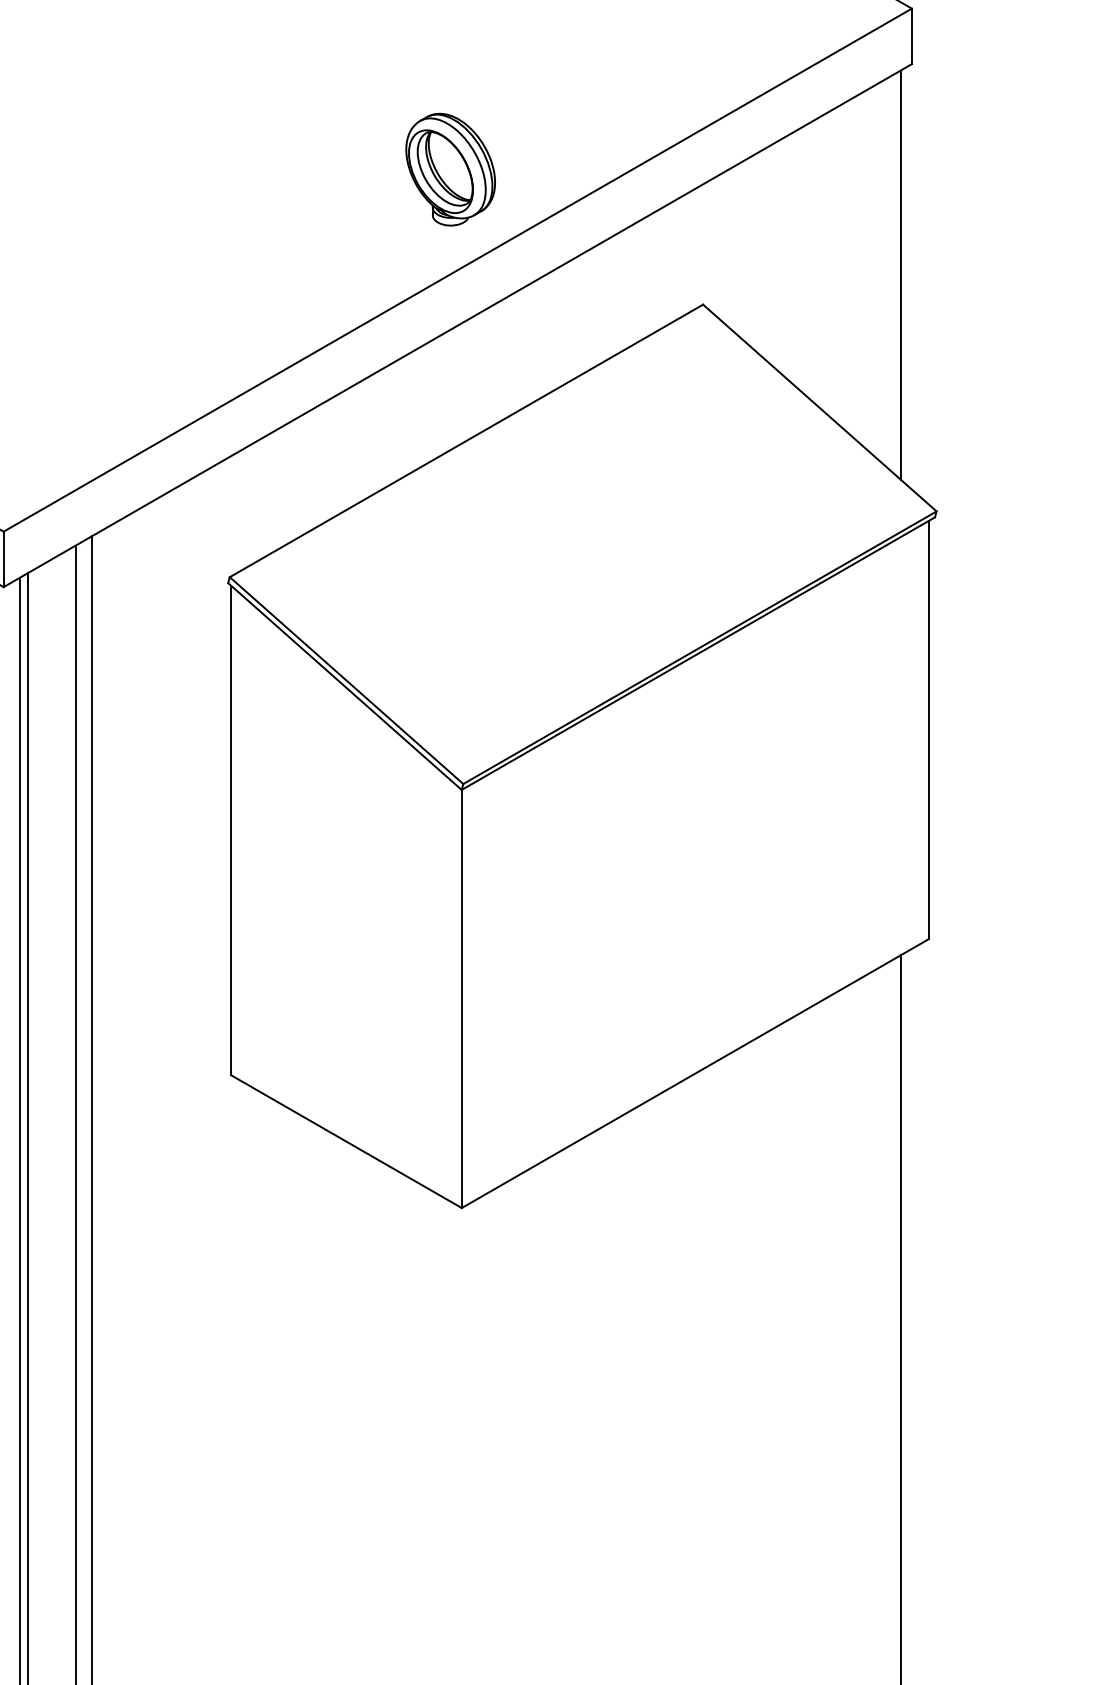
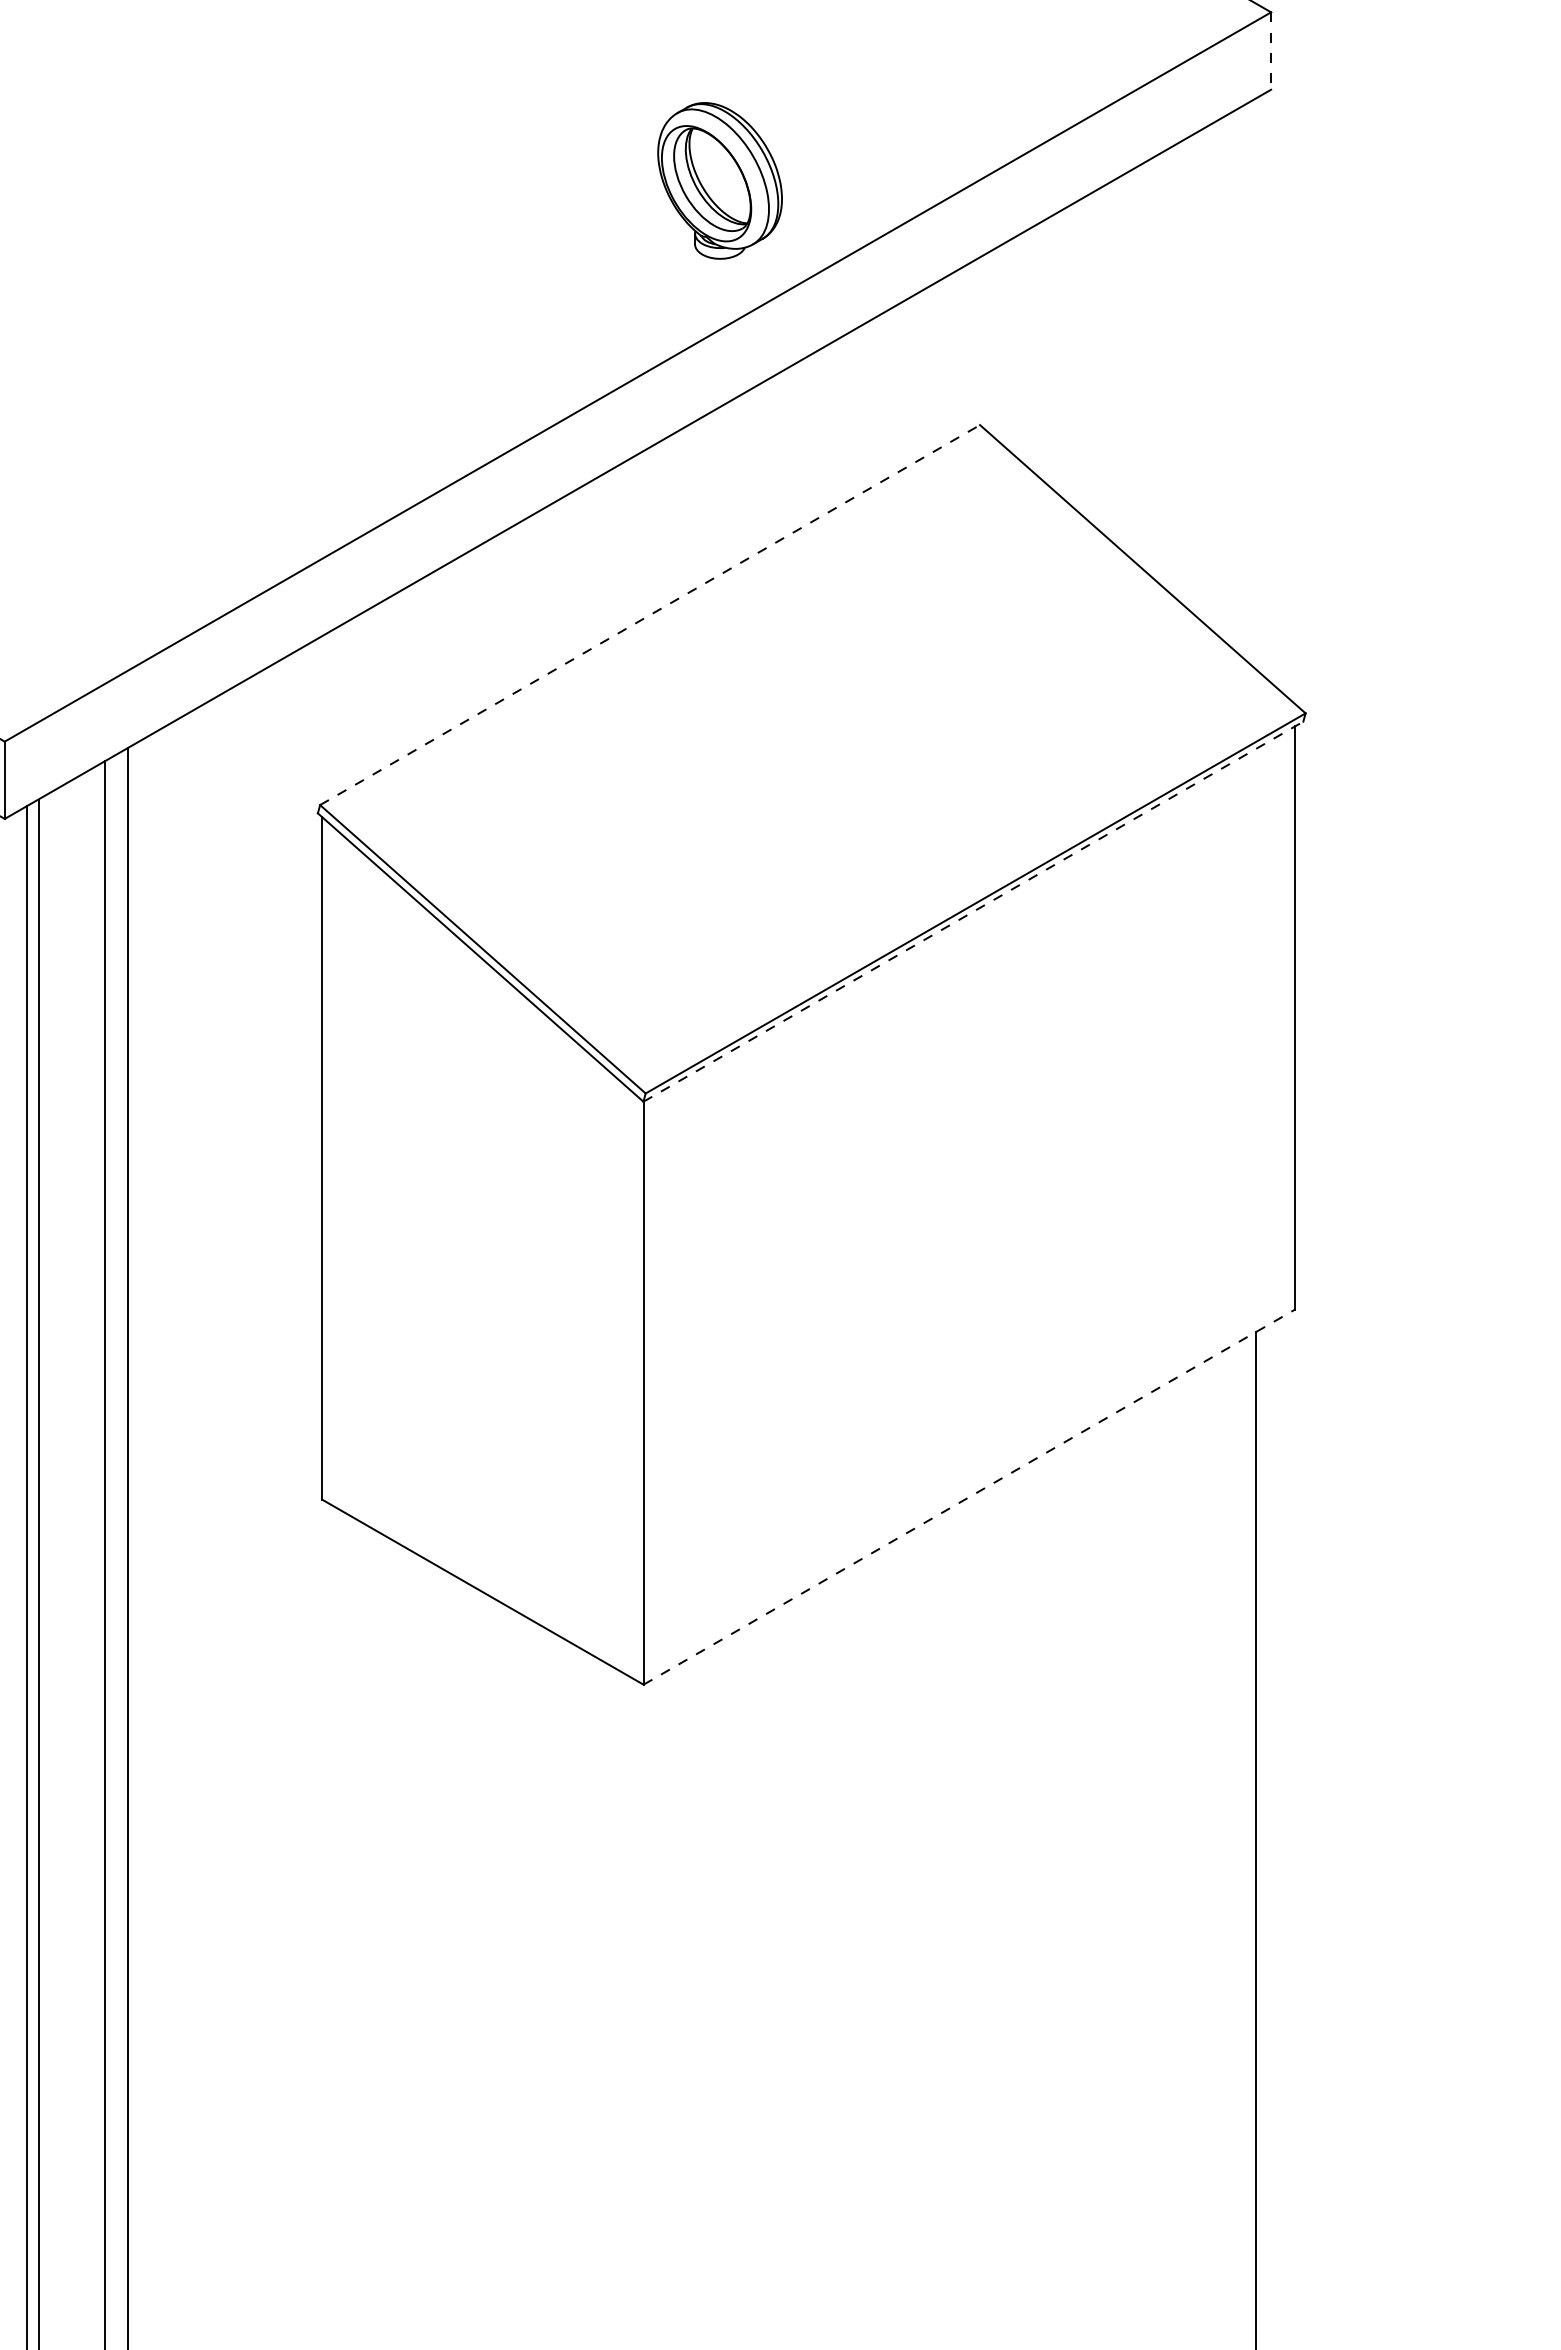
line: (912, 36) -> (1271, 51), solid -> dashed
part: (450, 169) -> (719, 180), moved
line: (900, 274) -> (1255, 383), removed
line: (466, 441) -> (650, 615), solid -> dashed
line: (698, 653) -> (973, 911), solid -> dashed
line: (695, 1073) -> (969, 1497), solid -> dashed

